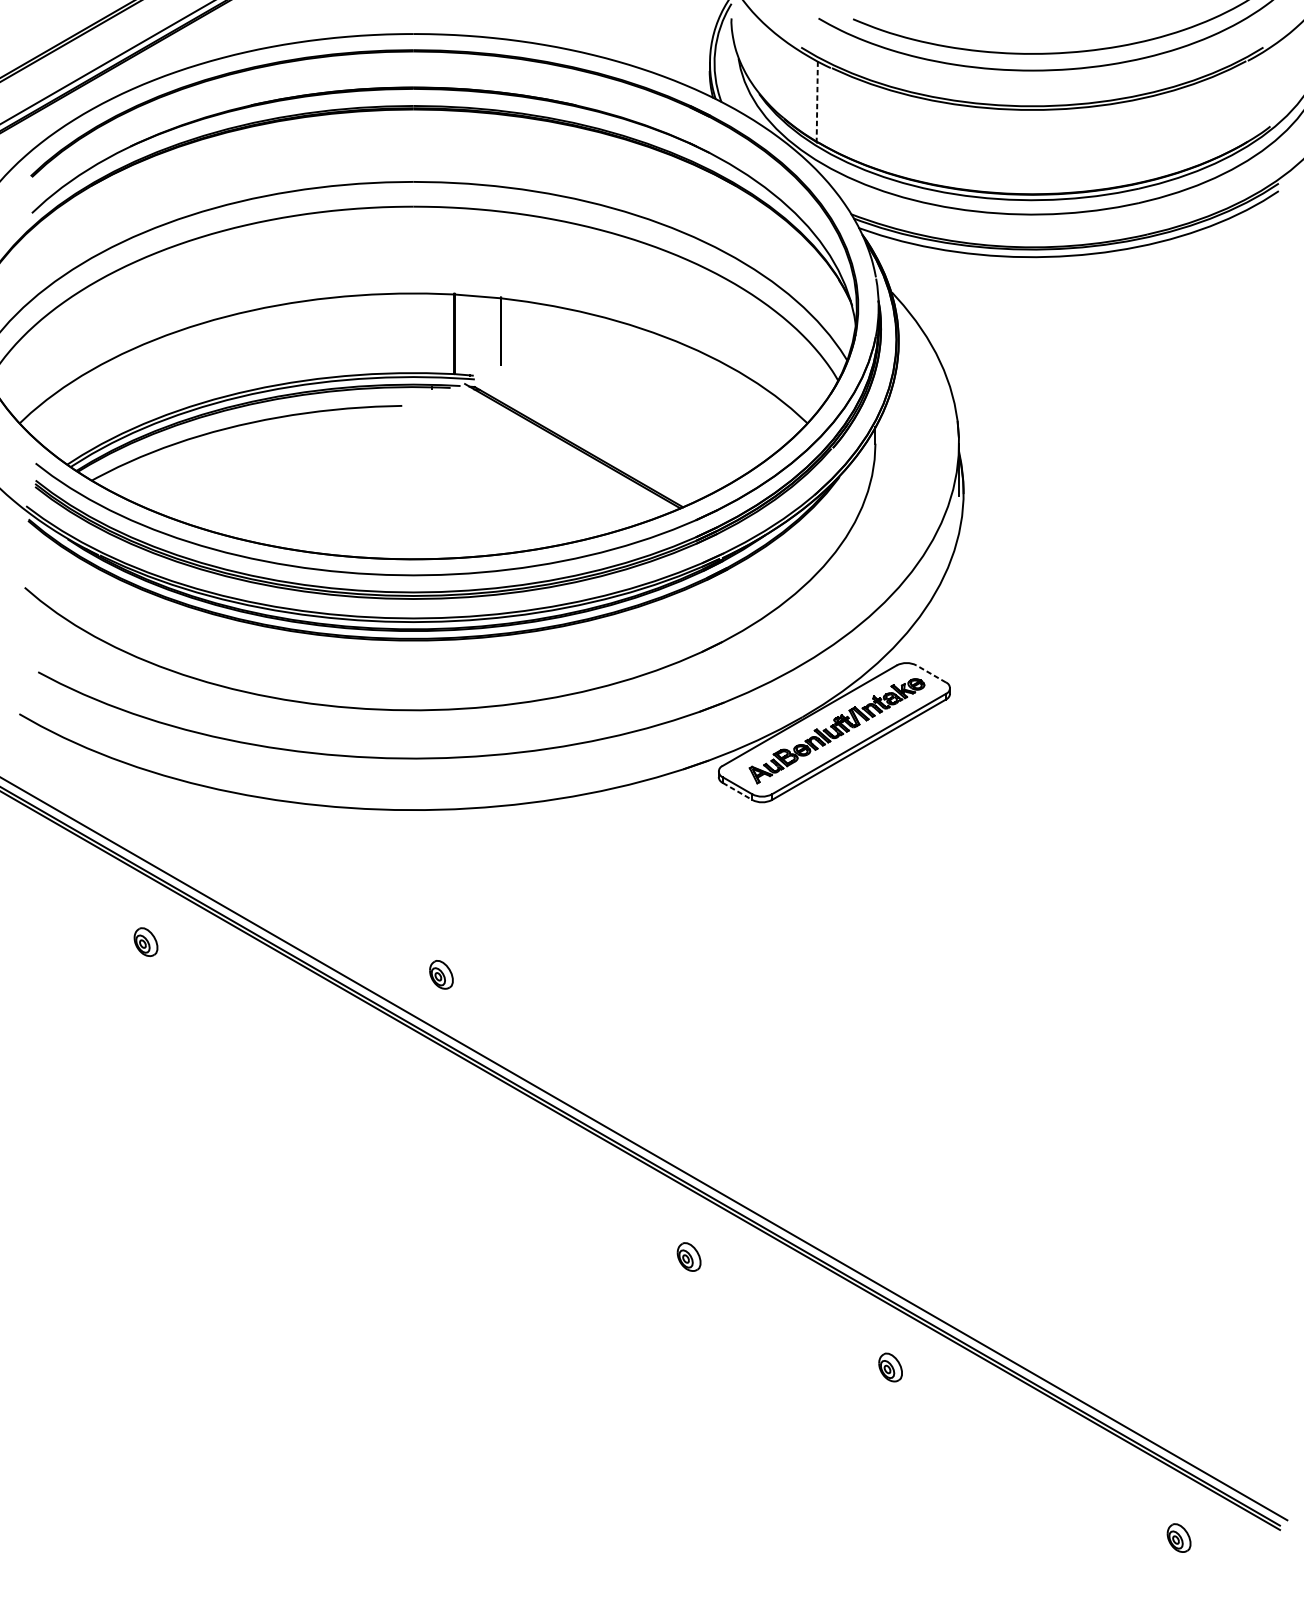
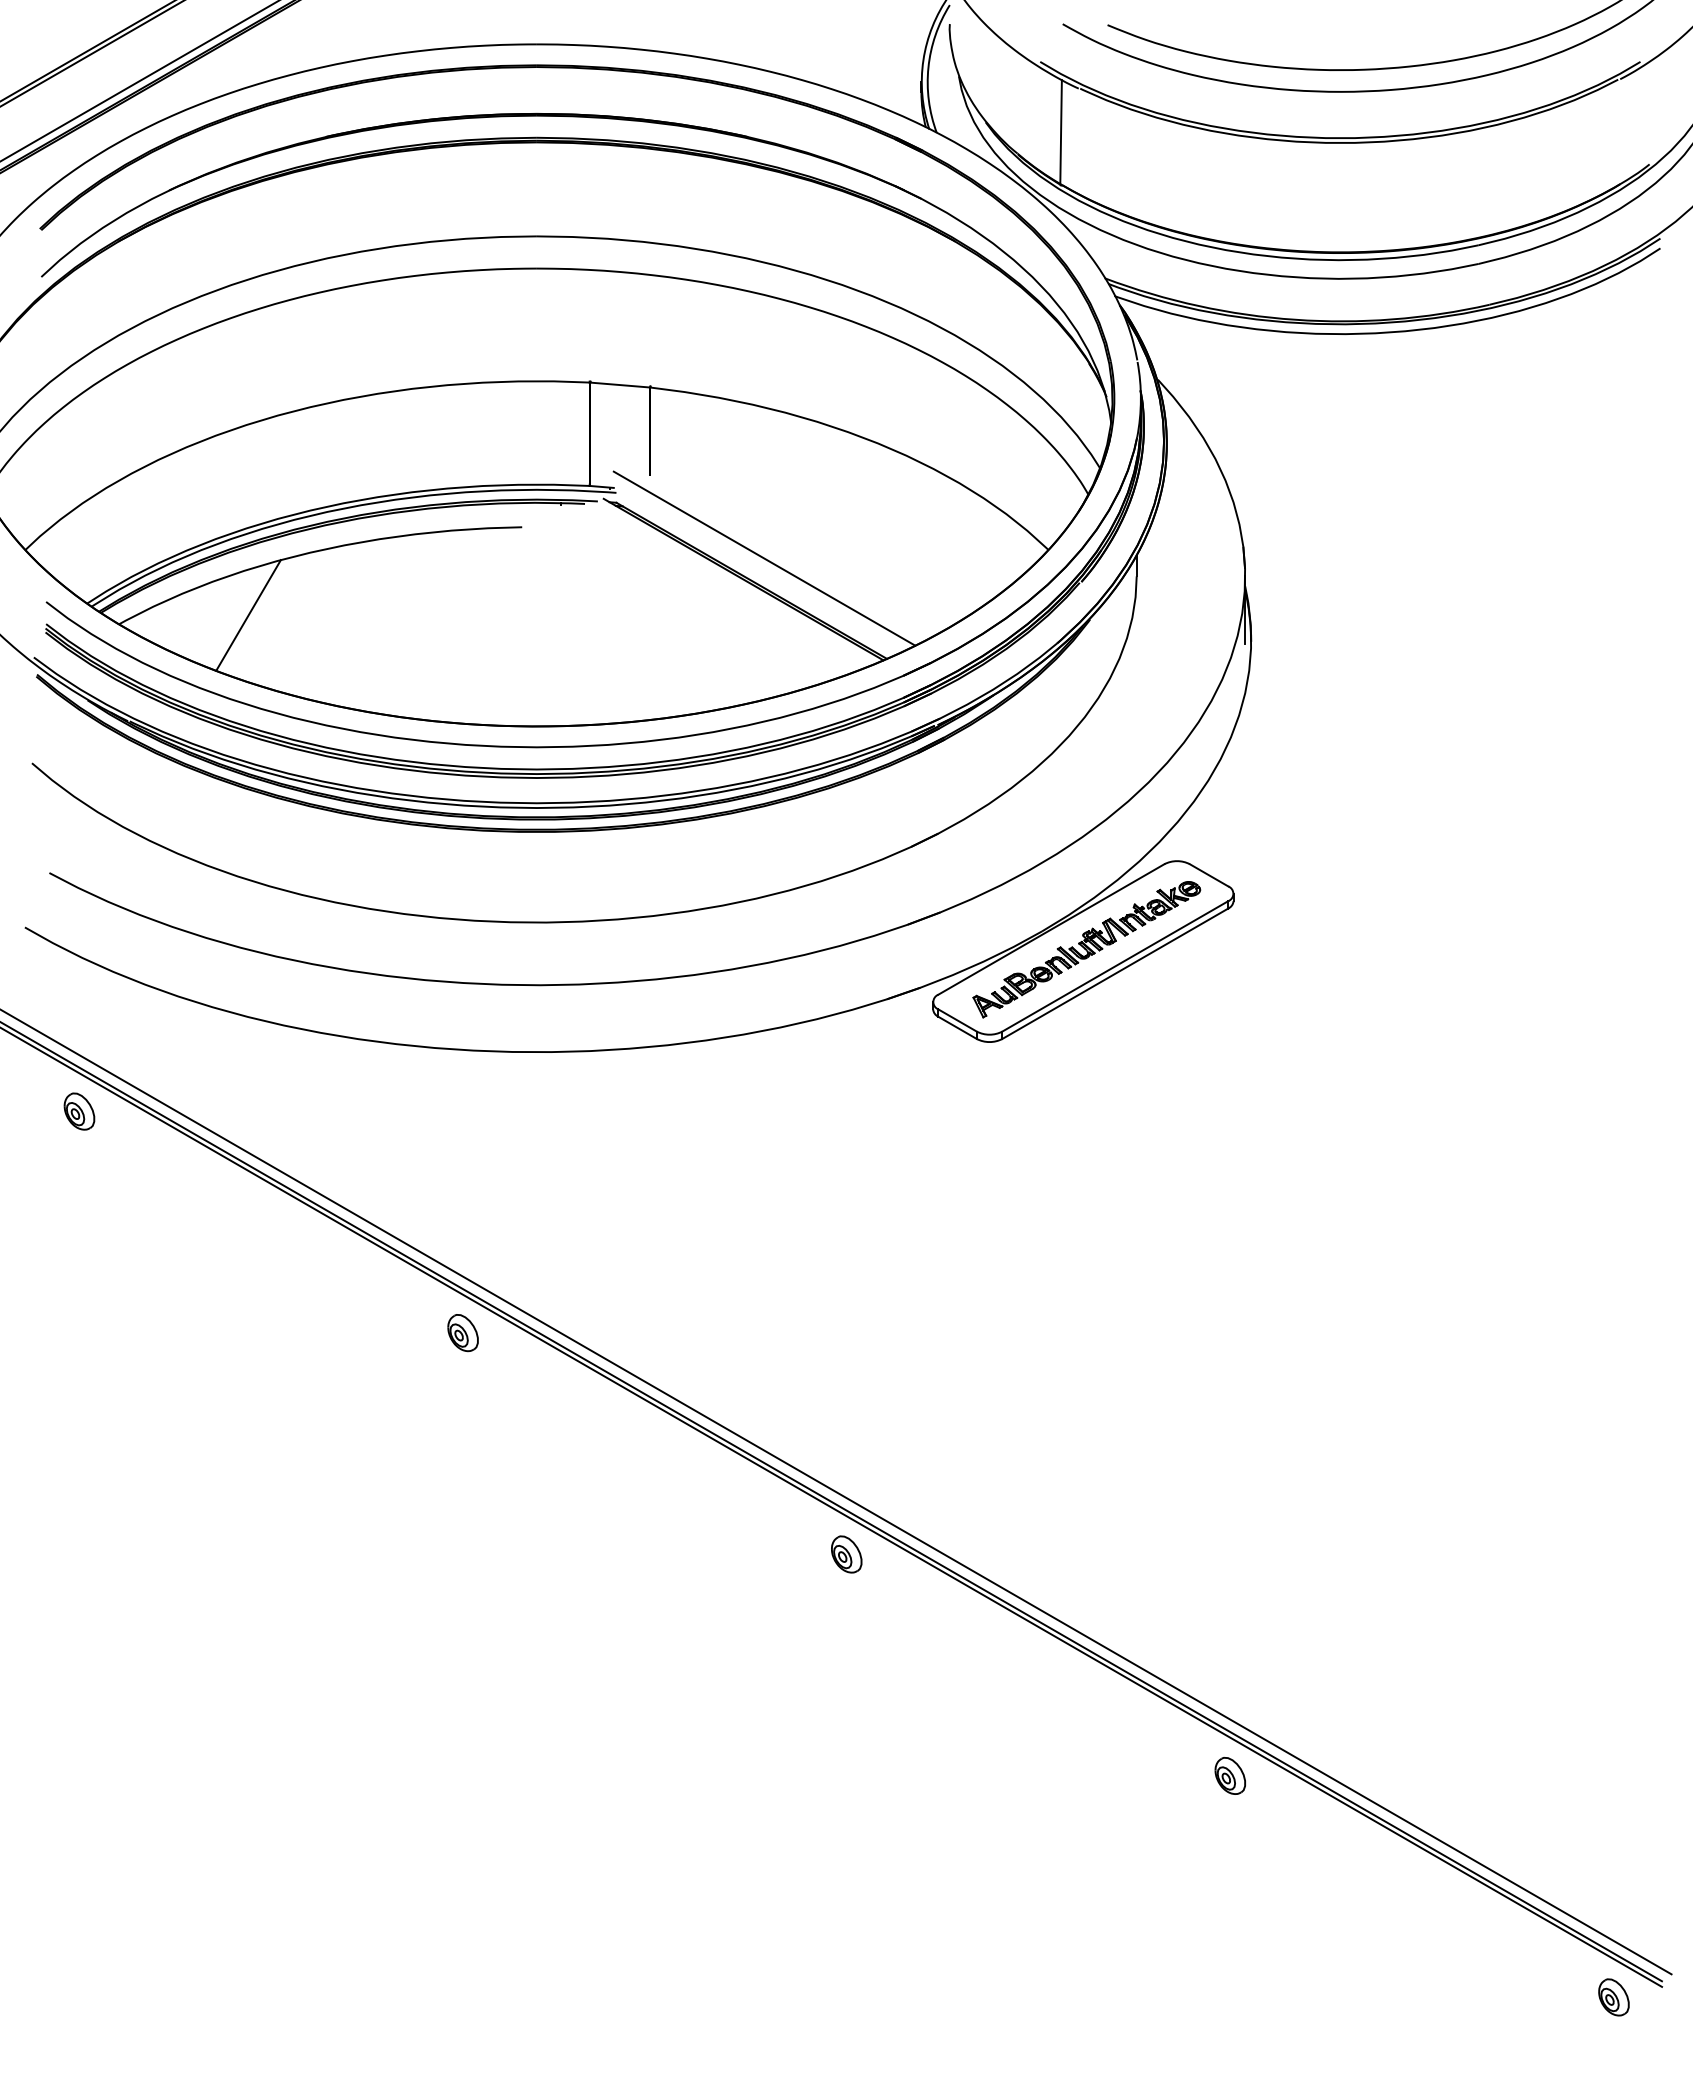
line: (817, 101) -> (1061, 132), dashed -> solid
line: (588, 429) -> (764, 558), added
line: (191, 473) -> (248, 615), added
line: (930, 674) -> (1208, 875), dashed -> solid
line: (738, 791) -> (958, 1028), dashed -> solid
part: (146, 942) -> (79, 1111), moved
part: (440, 975) -> (462, 1333), moved
part: (688, 1257) -> (846, 1554), moved
part: (889, 1367) -> (1229, 1775), moved
part: (1178, 1538) -> (1613, 1997), moved

